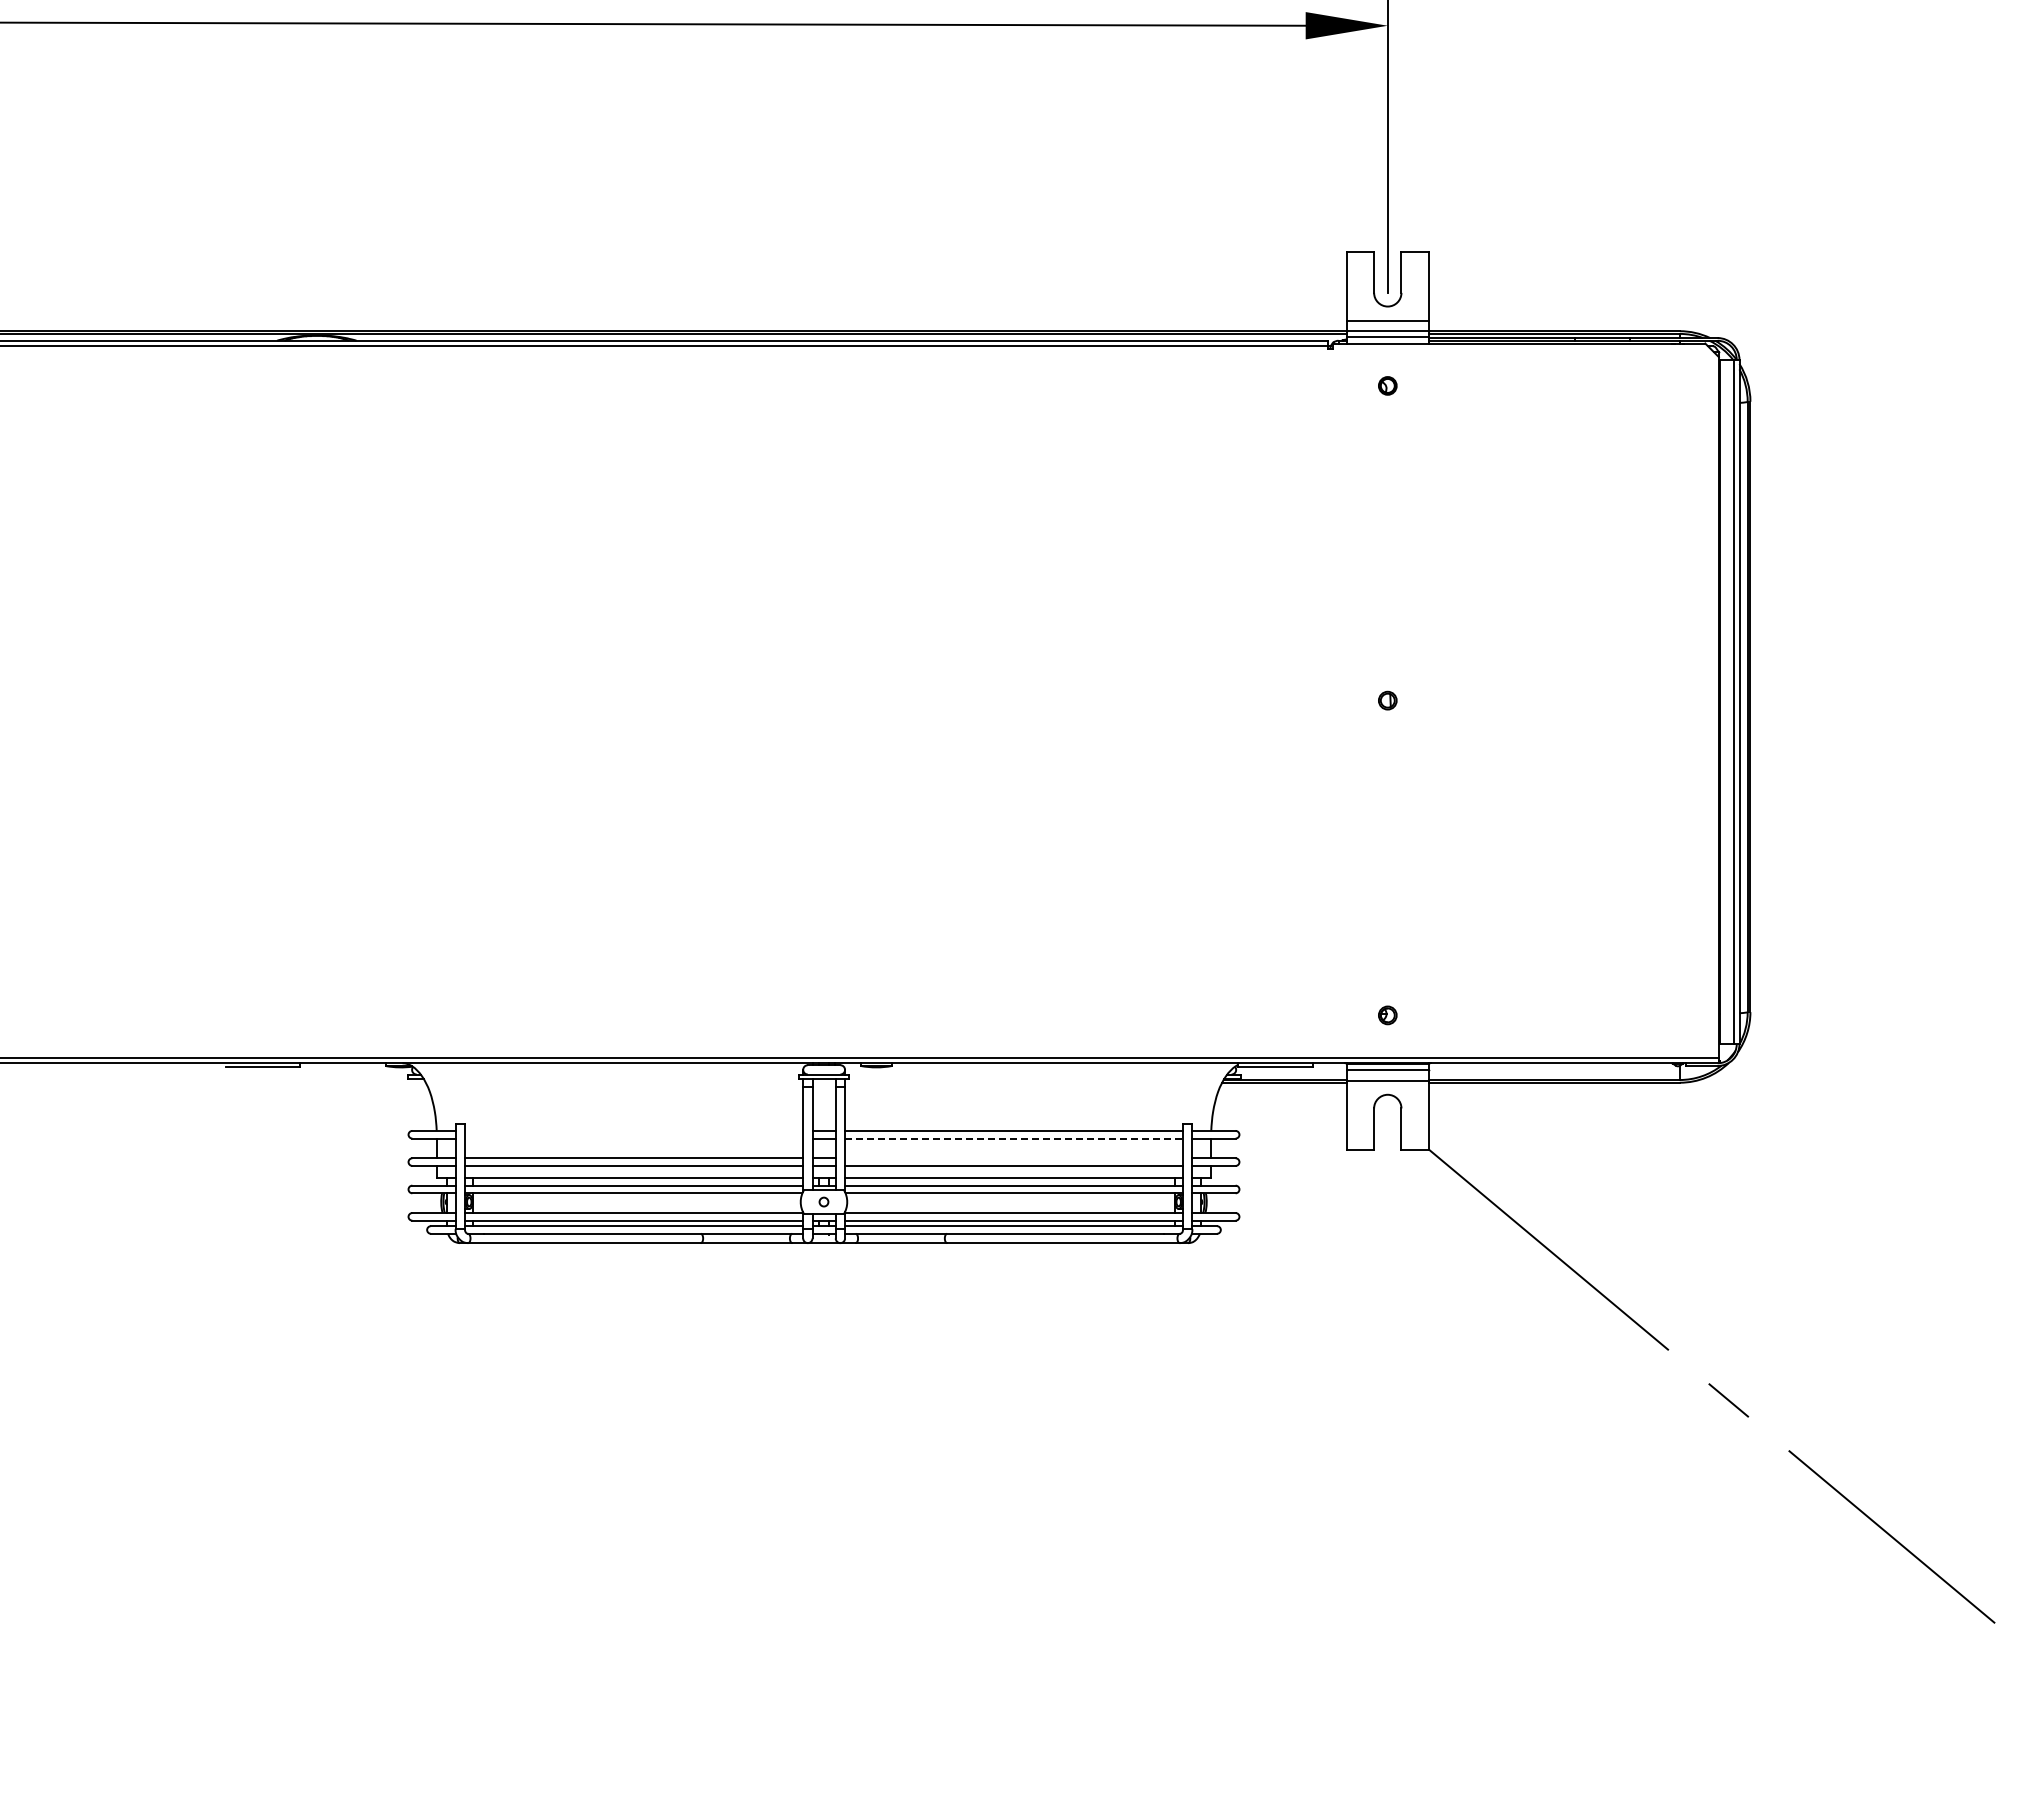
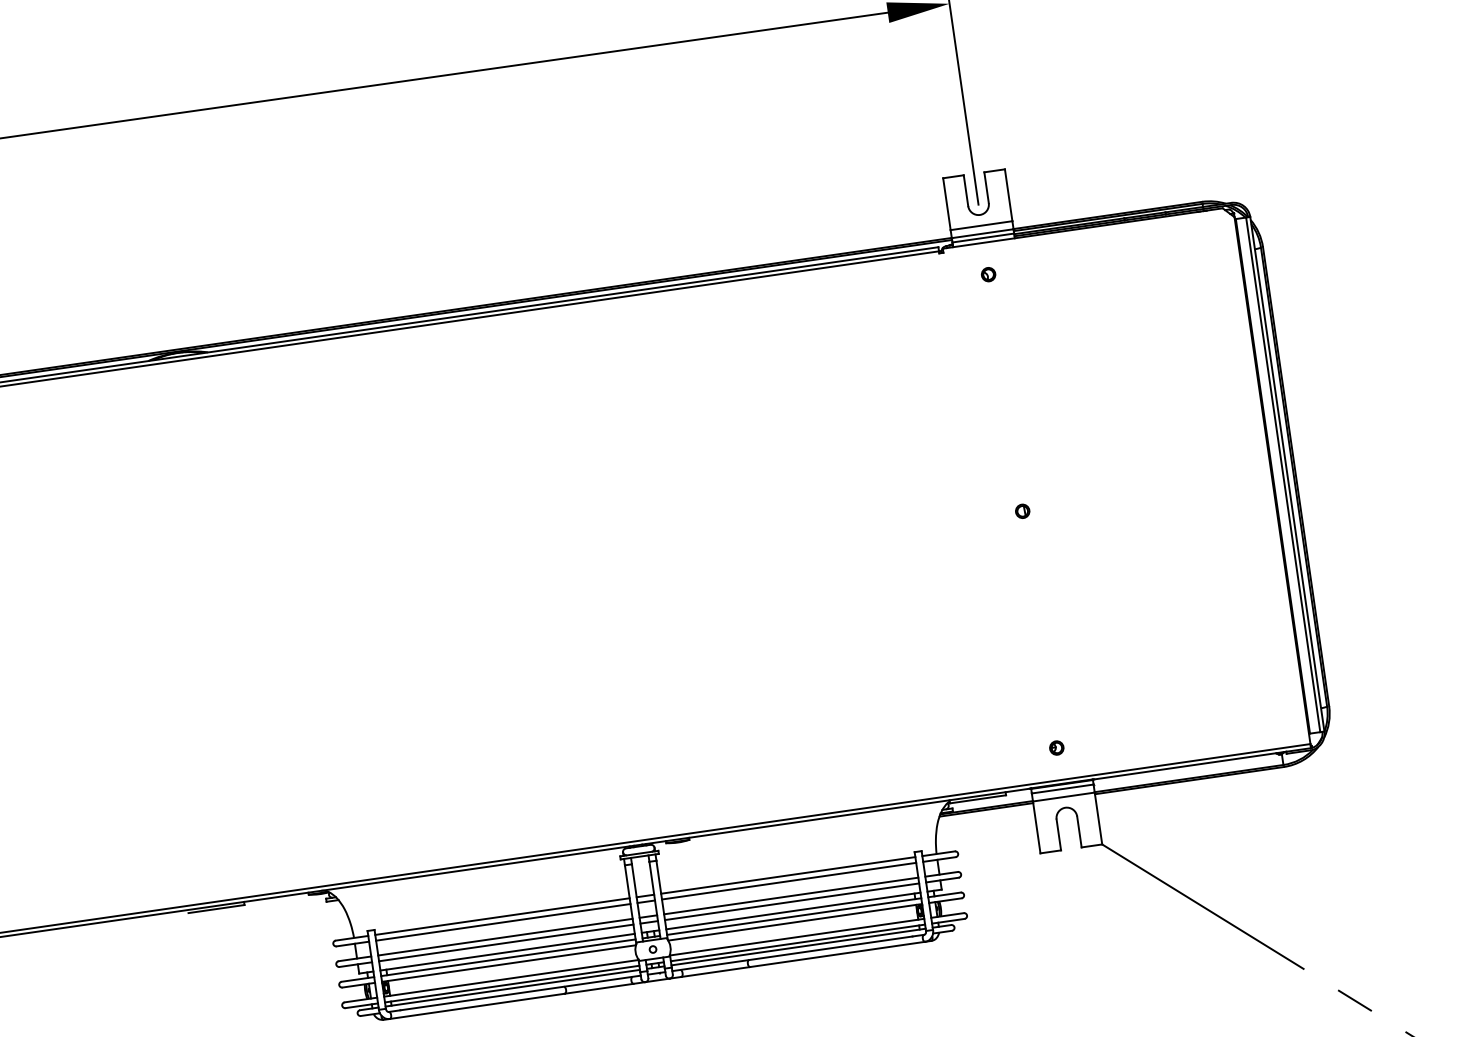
line: (633, 1130) -> (502, 916), added
line: (633, 1138) -> (502, 922), added
line: (1014, 1138) -> (789, 881), dashed -> solid
line: (1014, 1158) -> (791, 896), added

